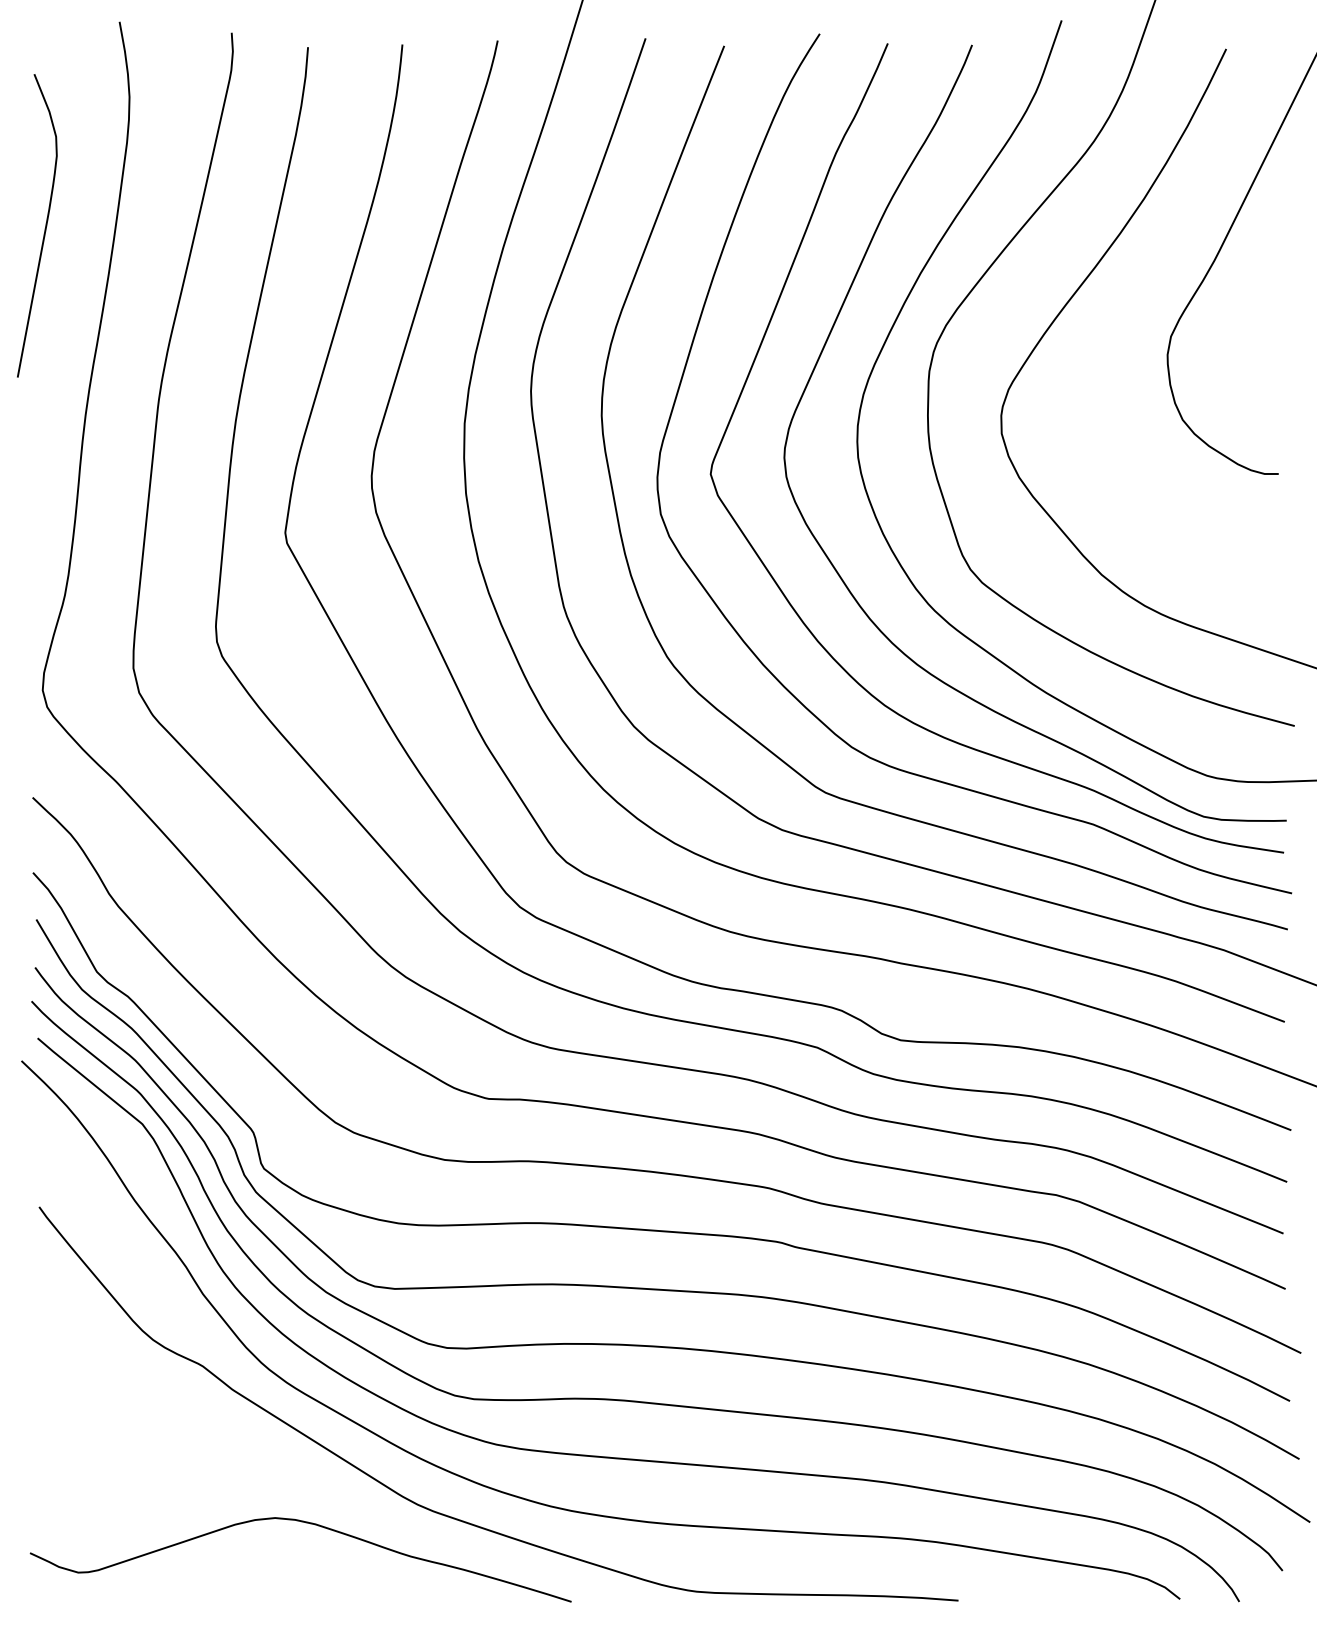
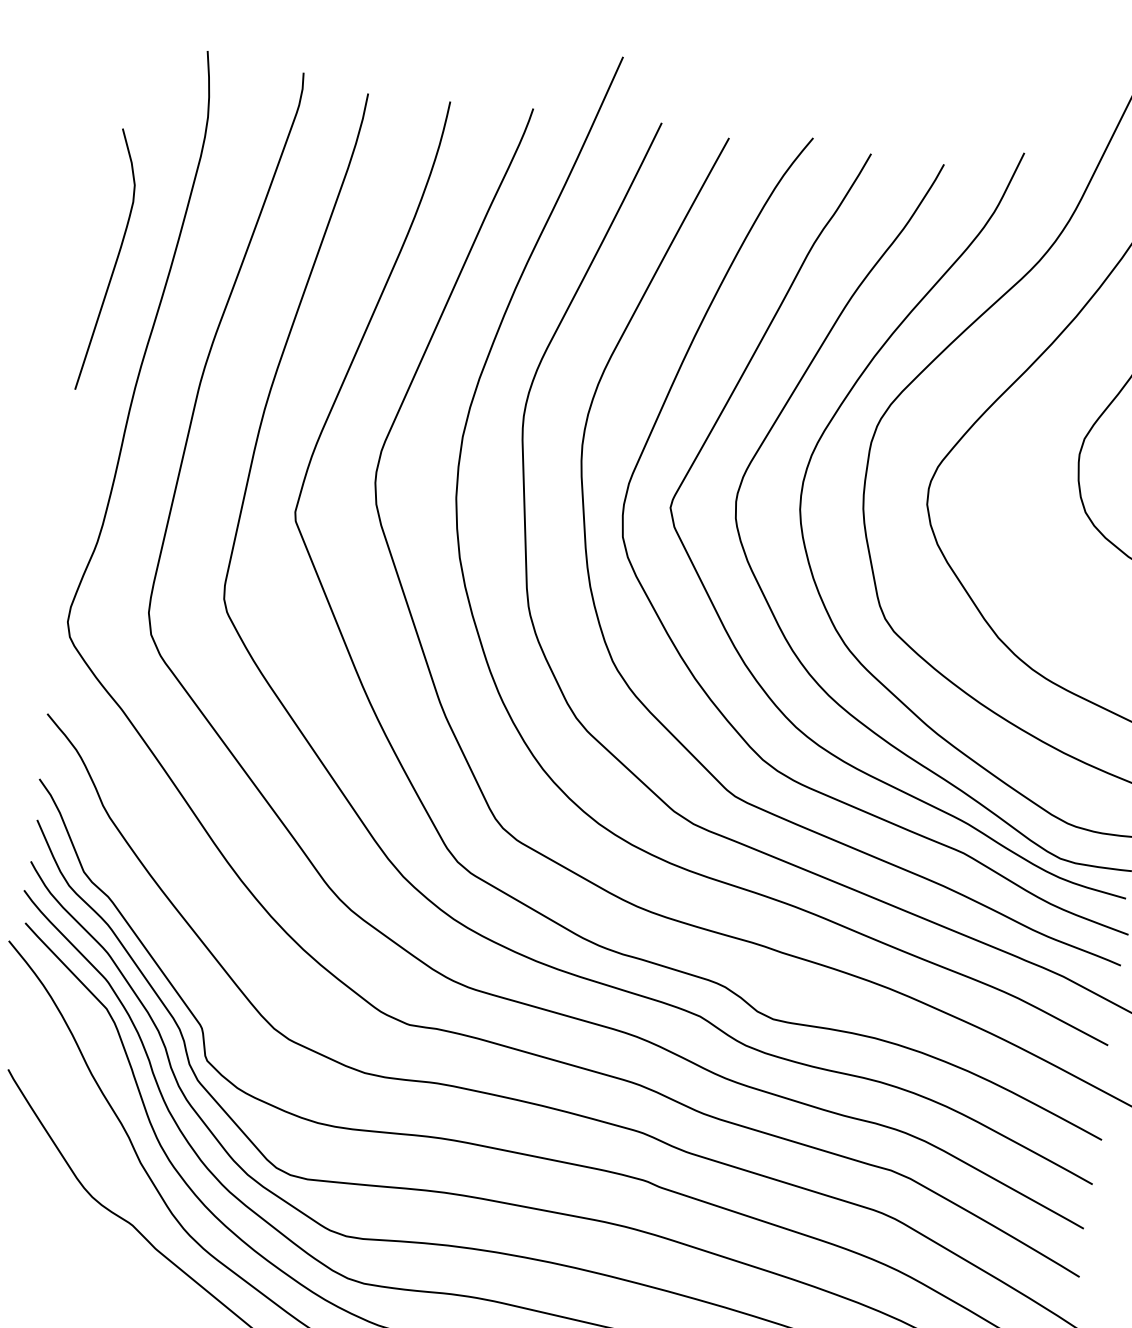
curve: (44, 228) -> (114, 263), moved

